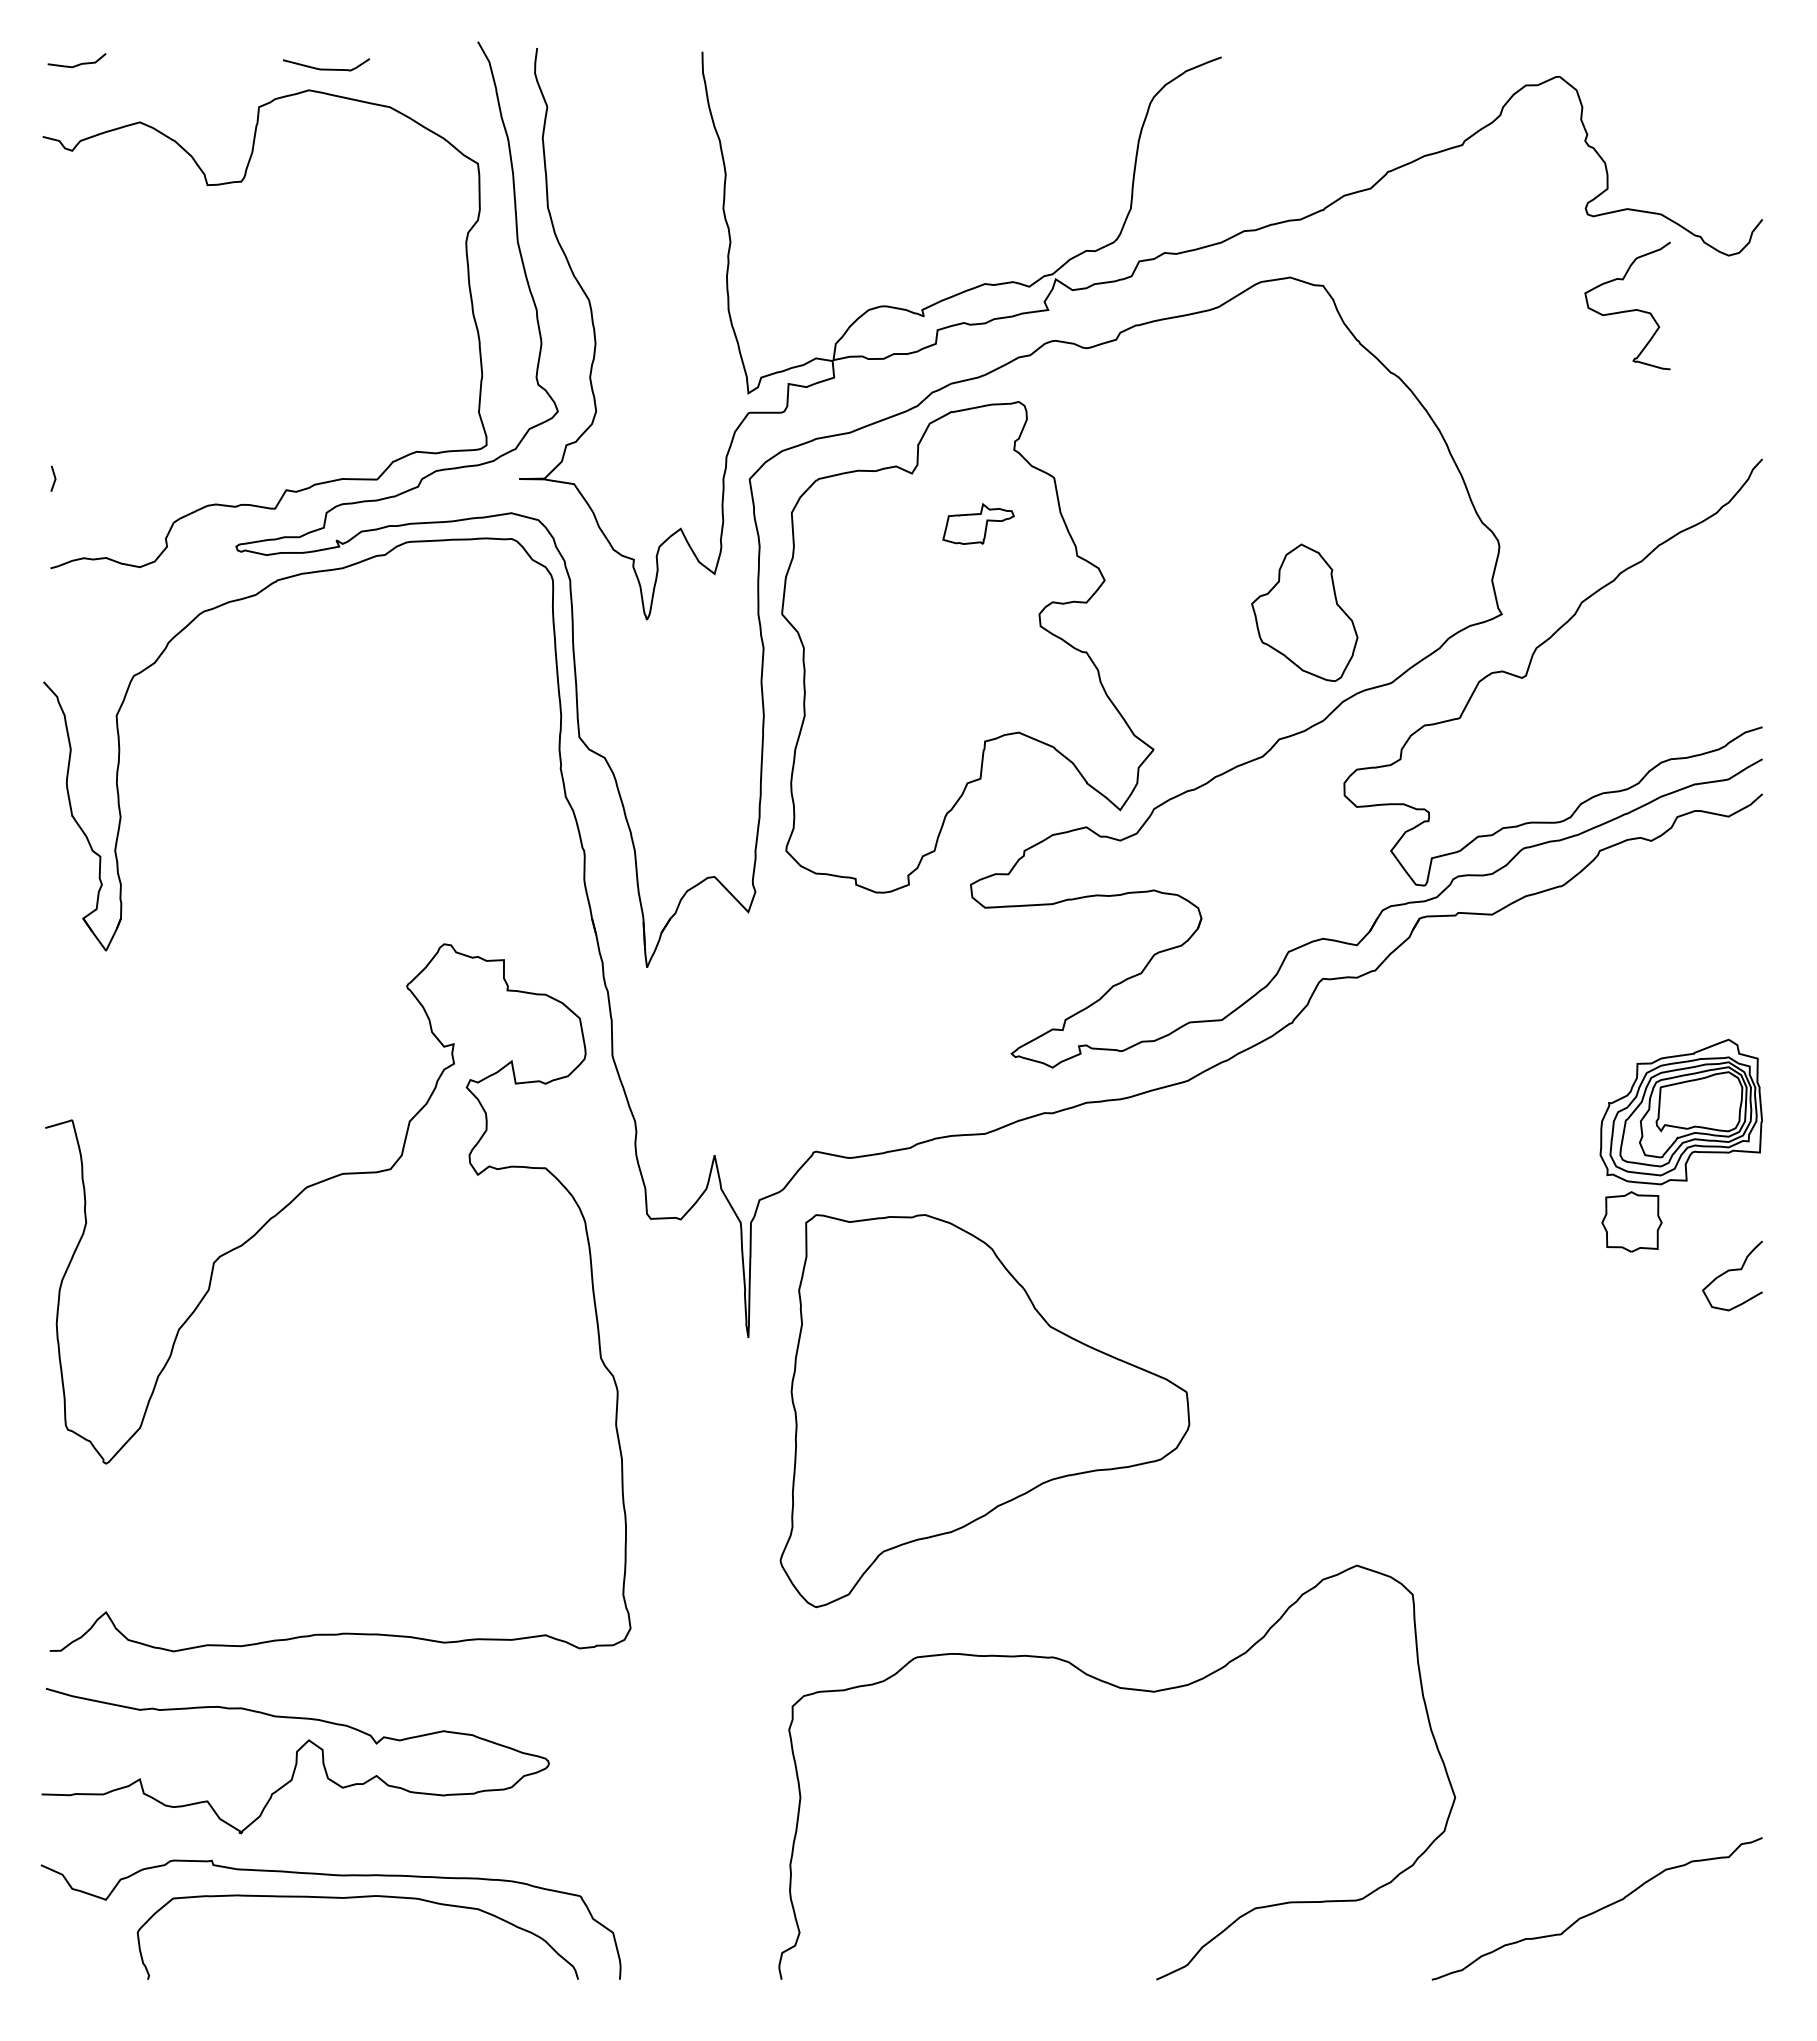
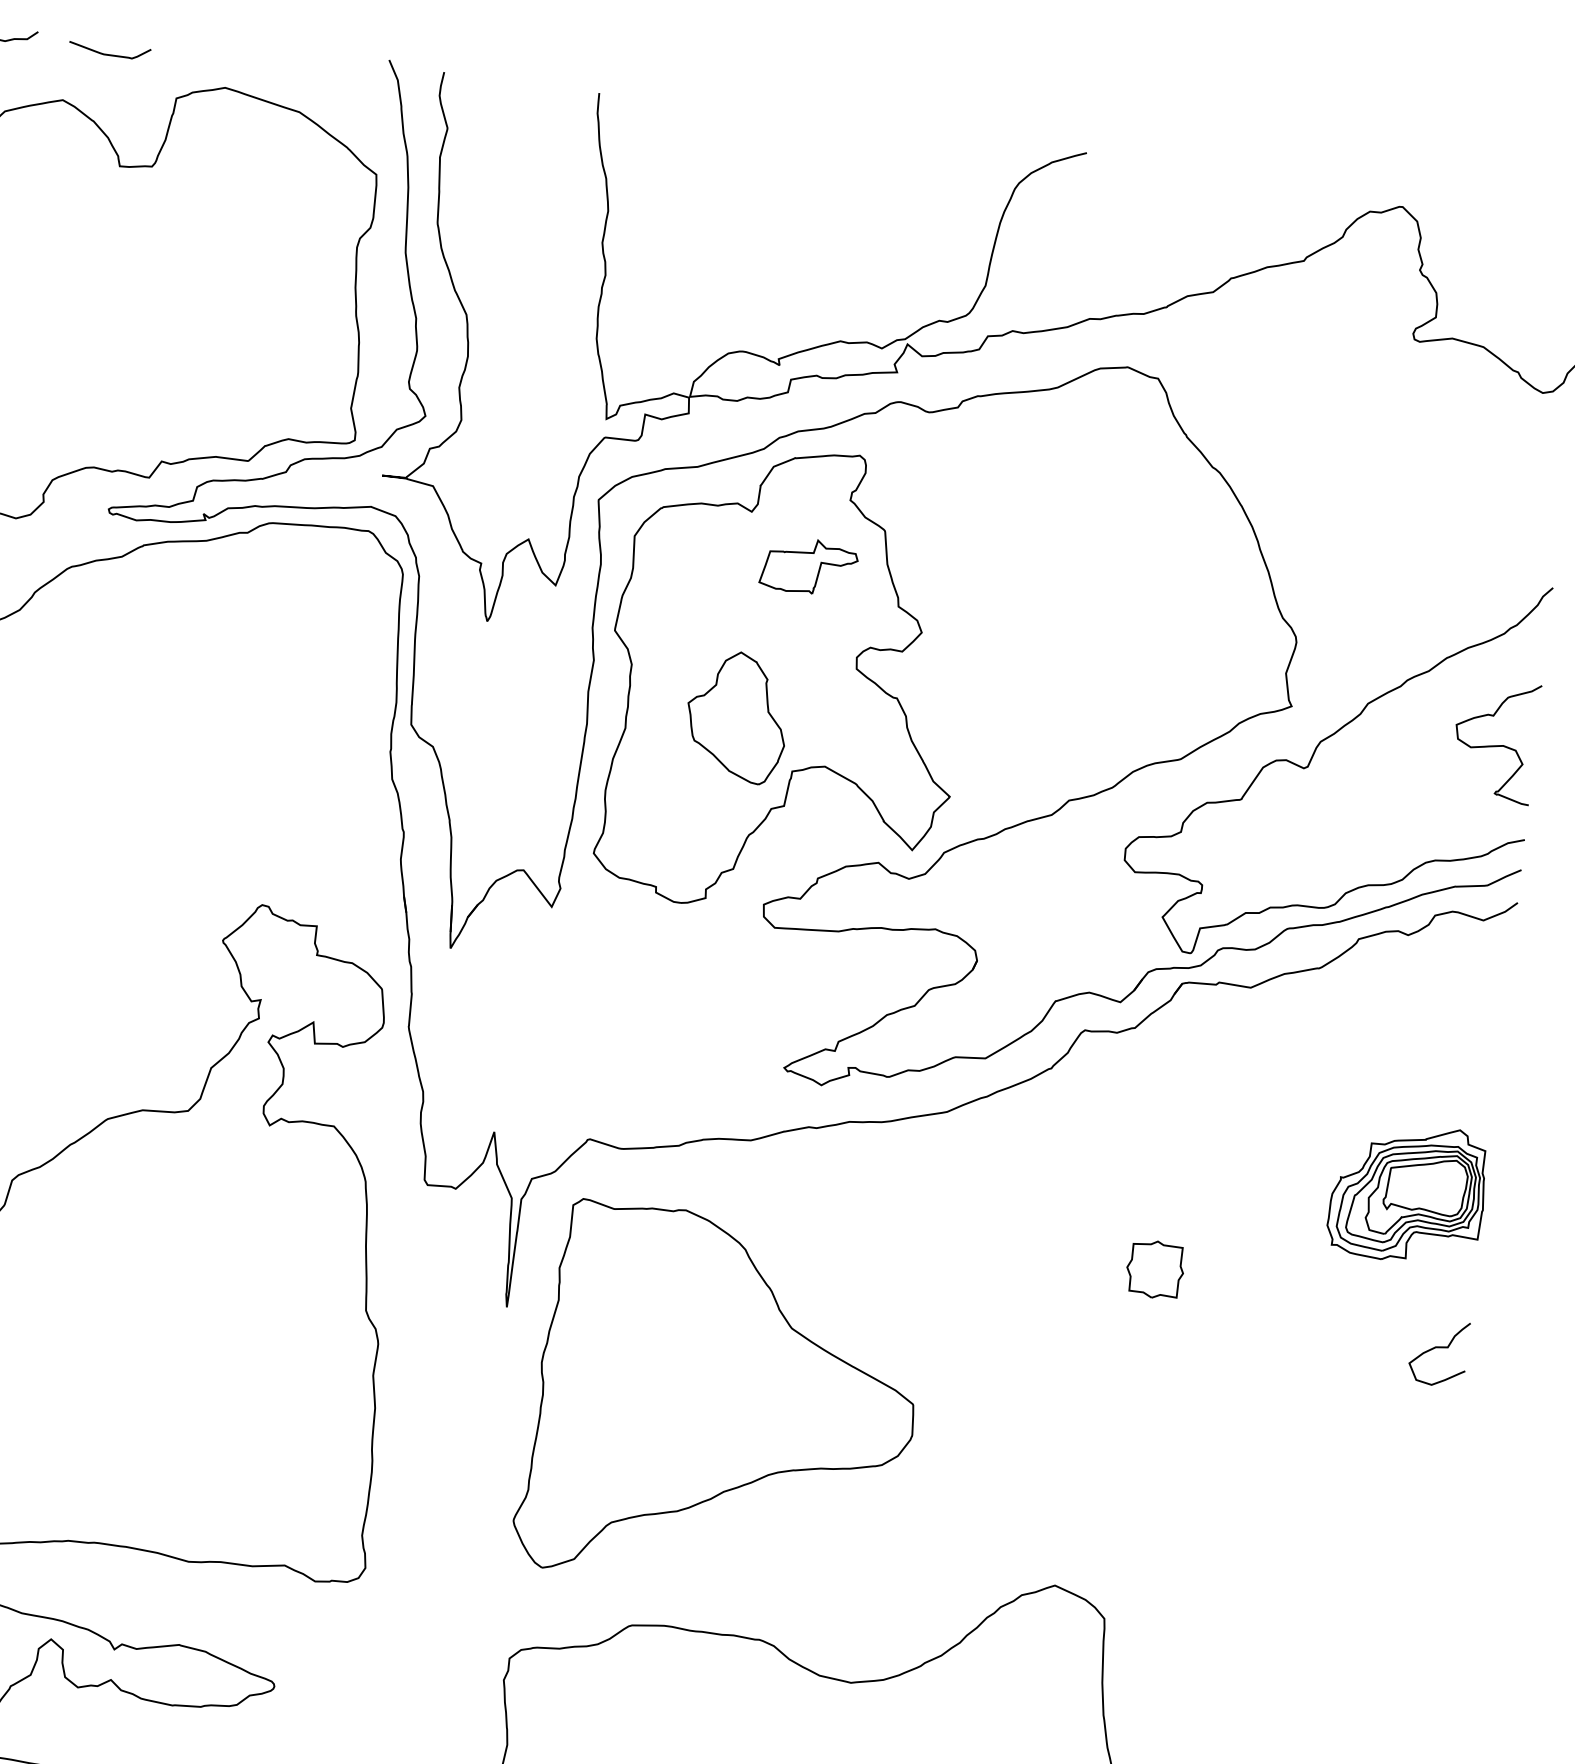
curve: (326, 68) -> (109, 54), moved
curve: (1627, 310) -> (1494, 745), moved
part: (978, 523) -> (809, 565), size x1.43
part: (1304, 612) -> (736, 716), moved
part: (1631, 1221) -> (1154, 1269), moved

